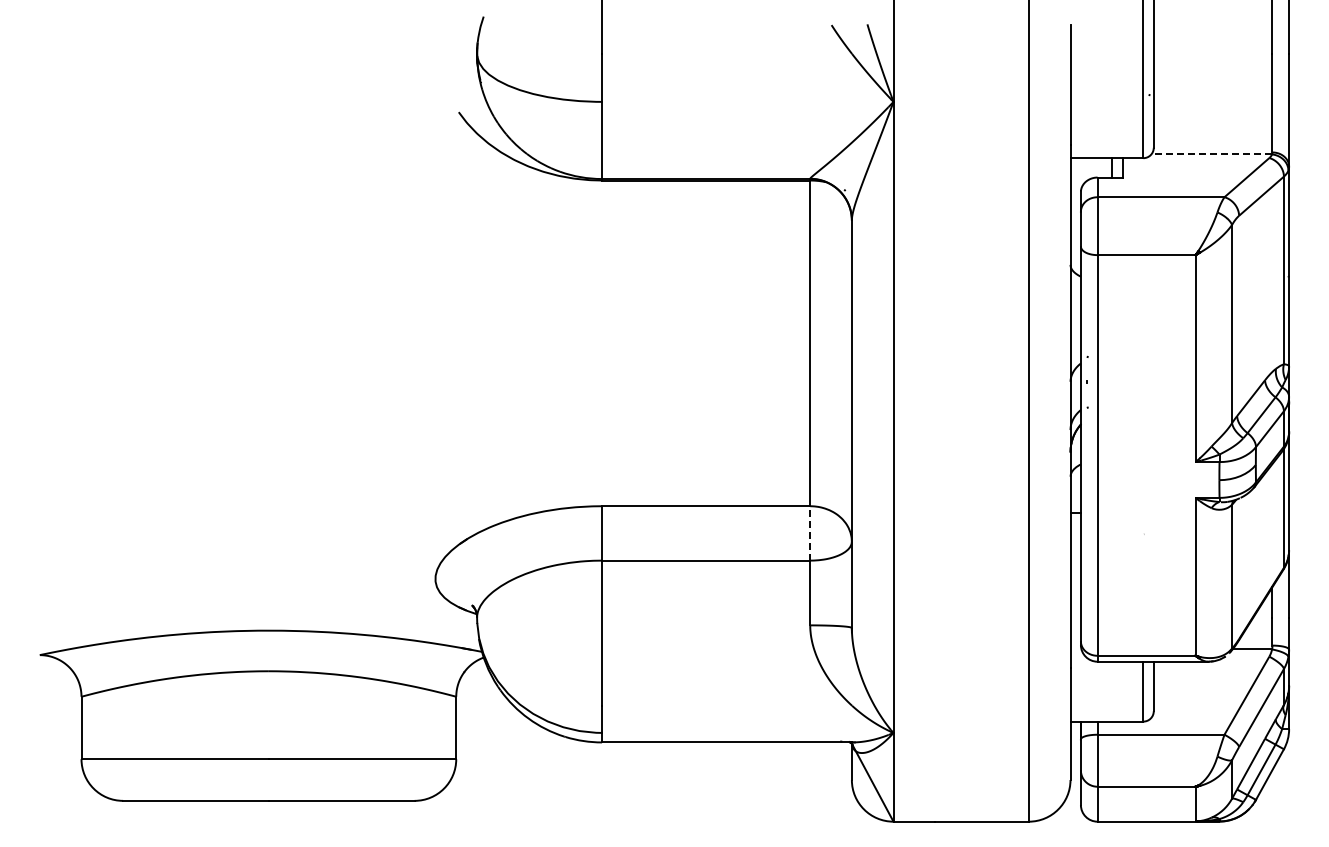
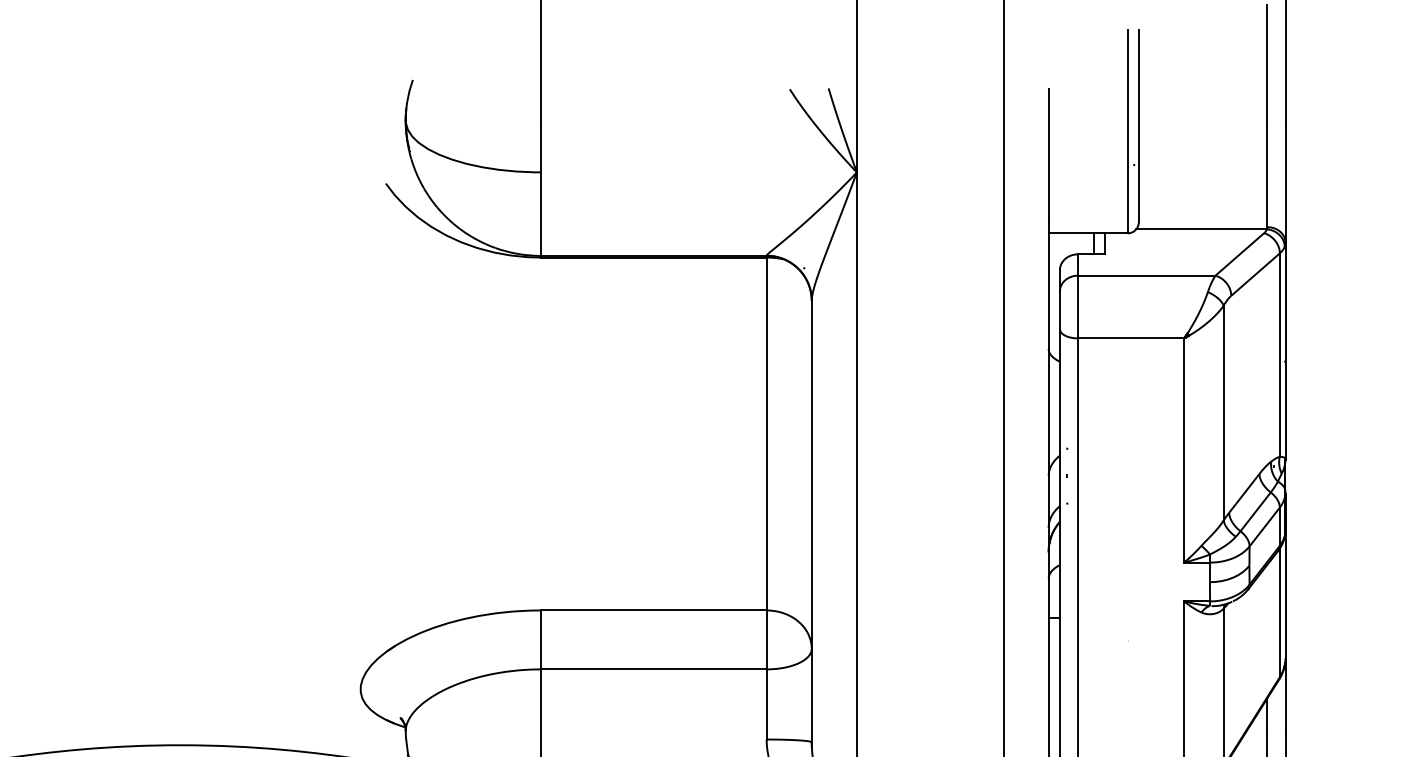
line: (1211, 154) -> (1201, 229), dashed -> solid
line: (810, 532) -> (766, 638), dashed -> solid

